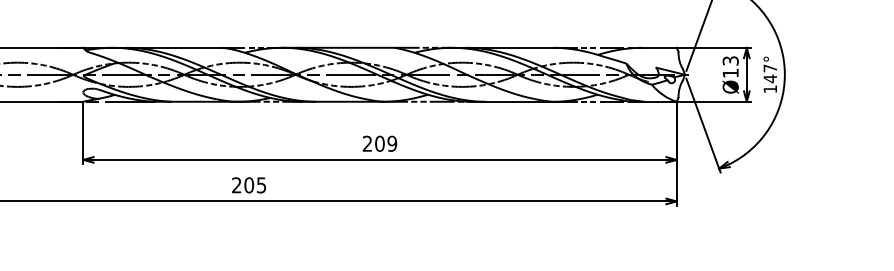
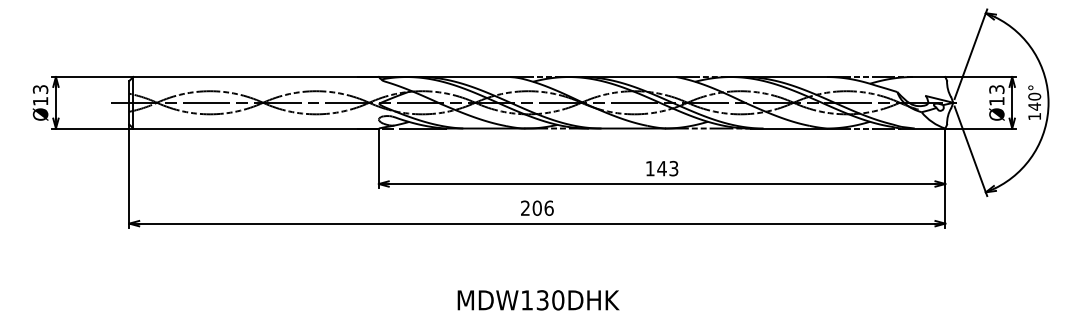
text: (770, 68) -> (1034, 96), 147° -> 140°
text: (379, 143) -> (661, 168), 209 -> 143
text: (260, 184) -> (548, 207), 205 -> 206

